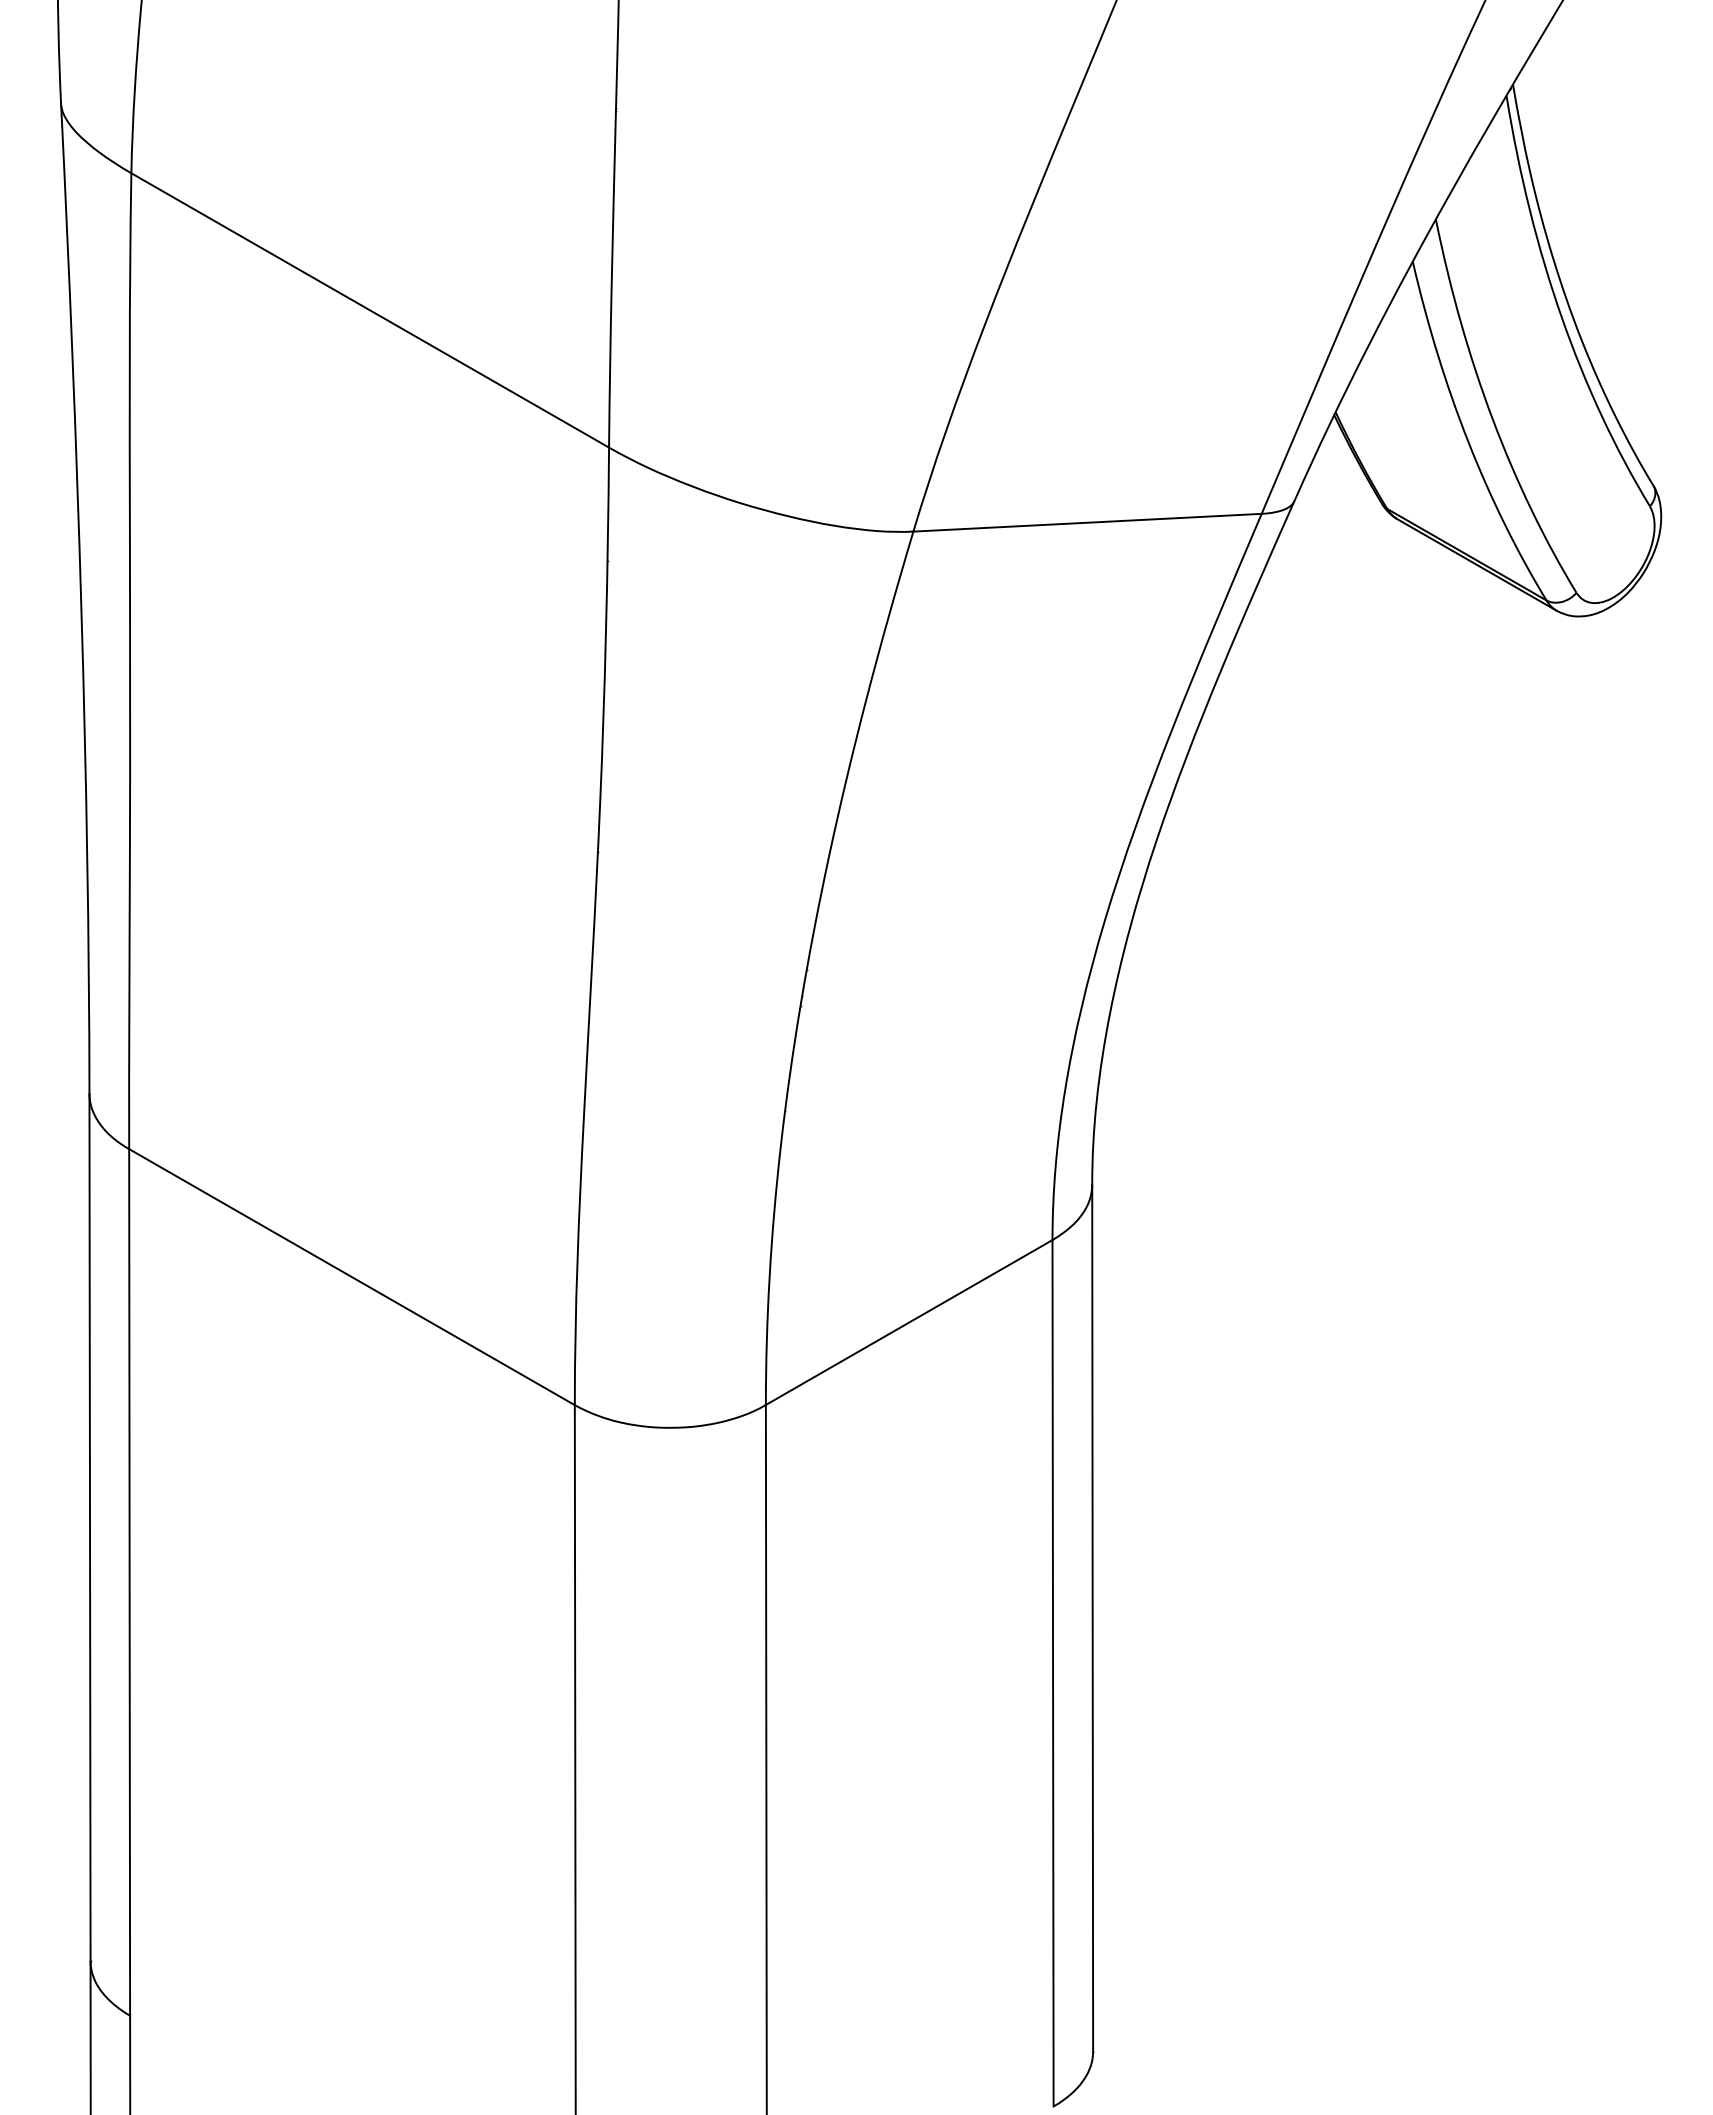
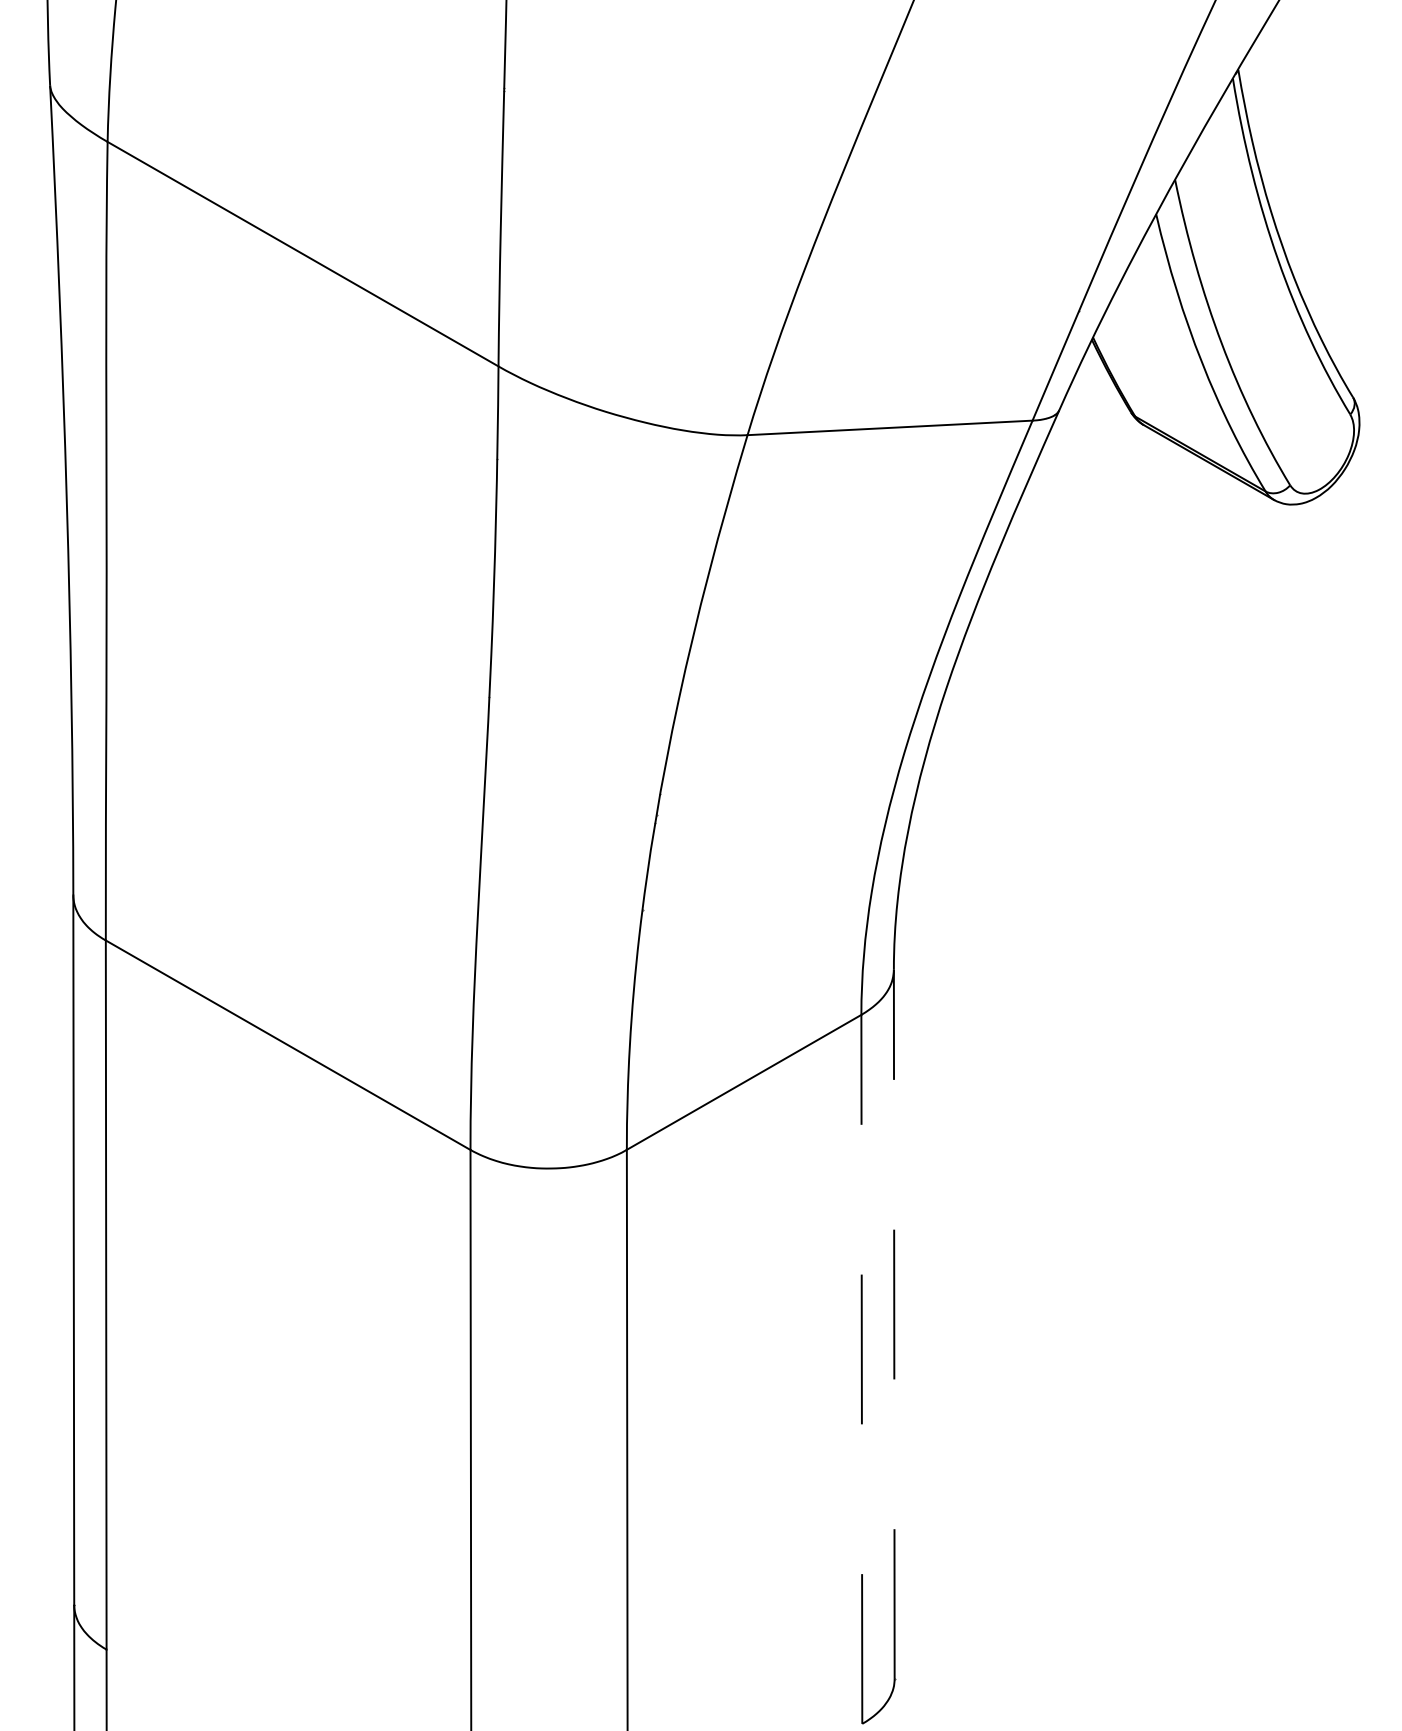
line: (1092, 1617) -> (894, 1323), solid -> dashed
line: (1053, 1672) -> (862, 1368), solid -> dashed

